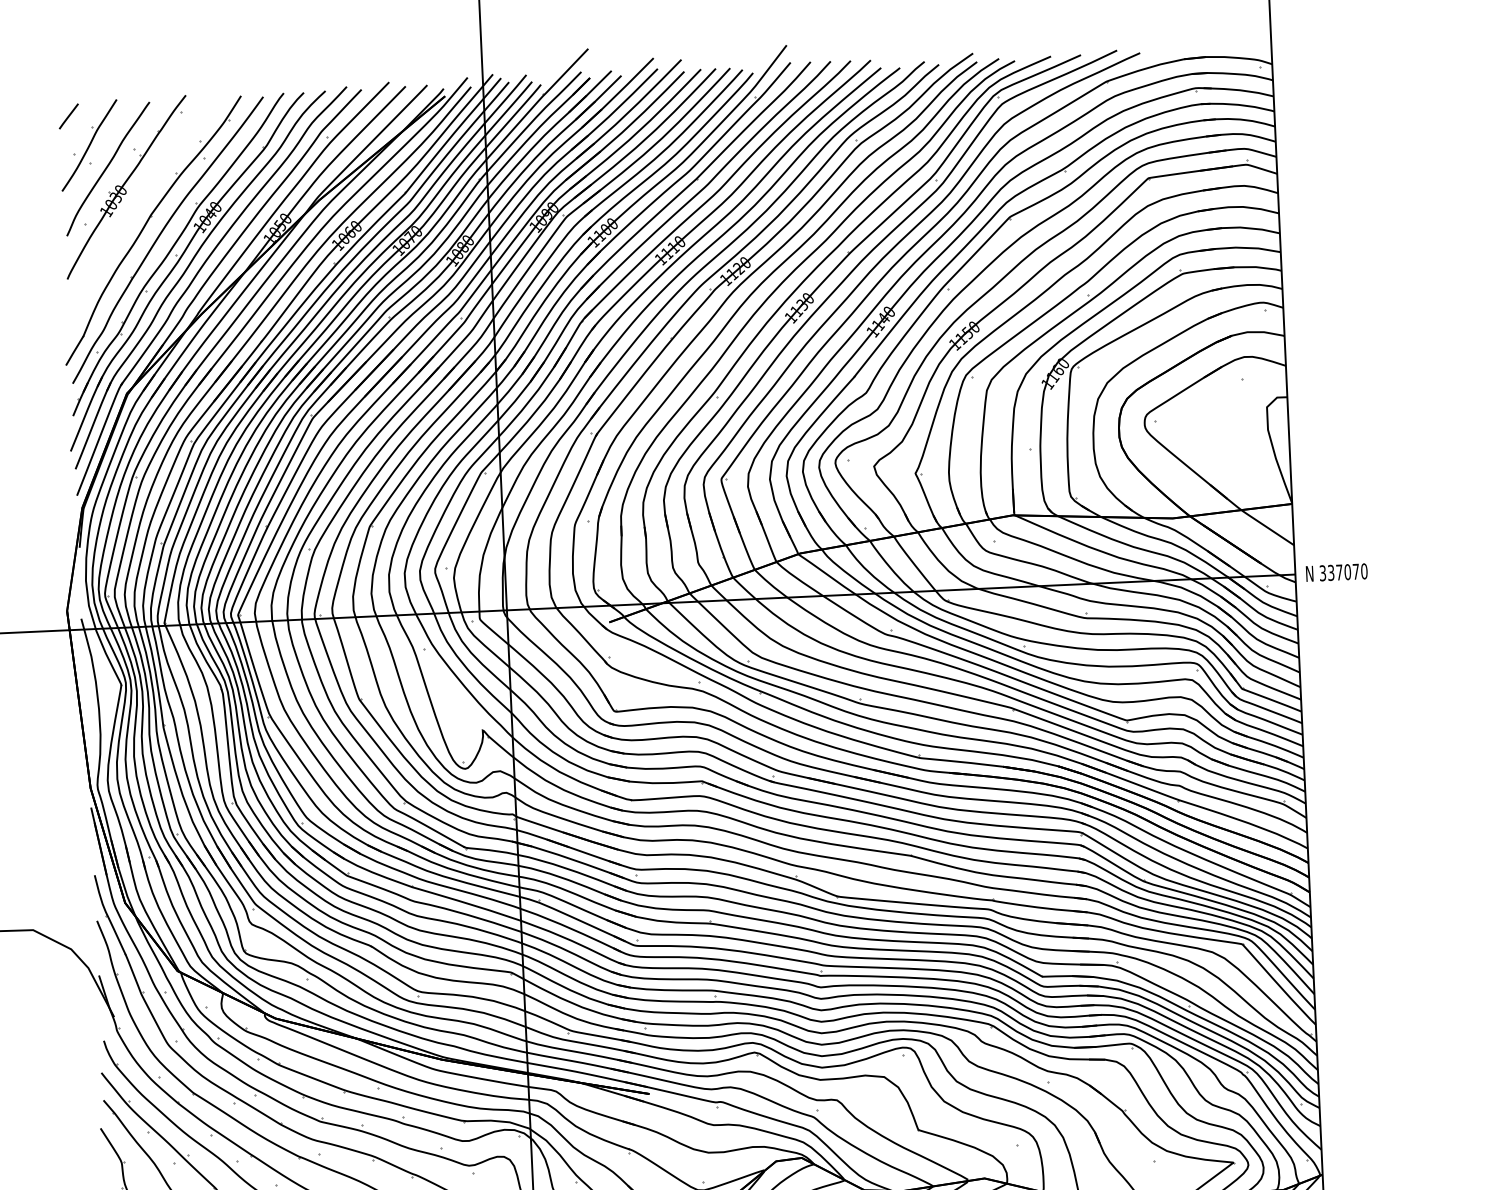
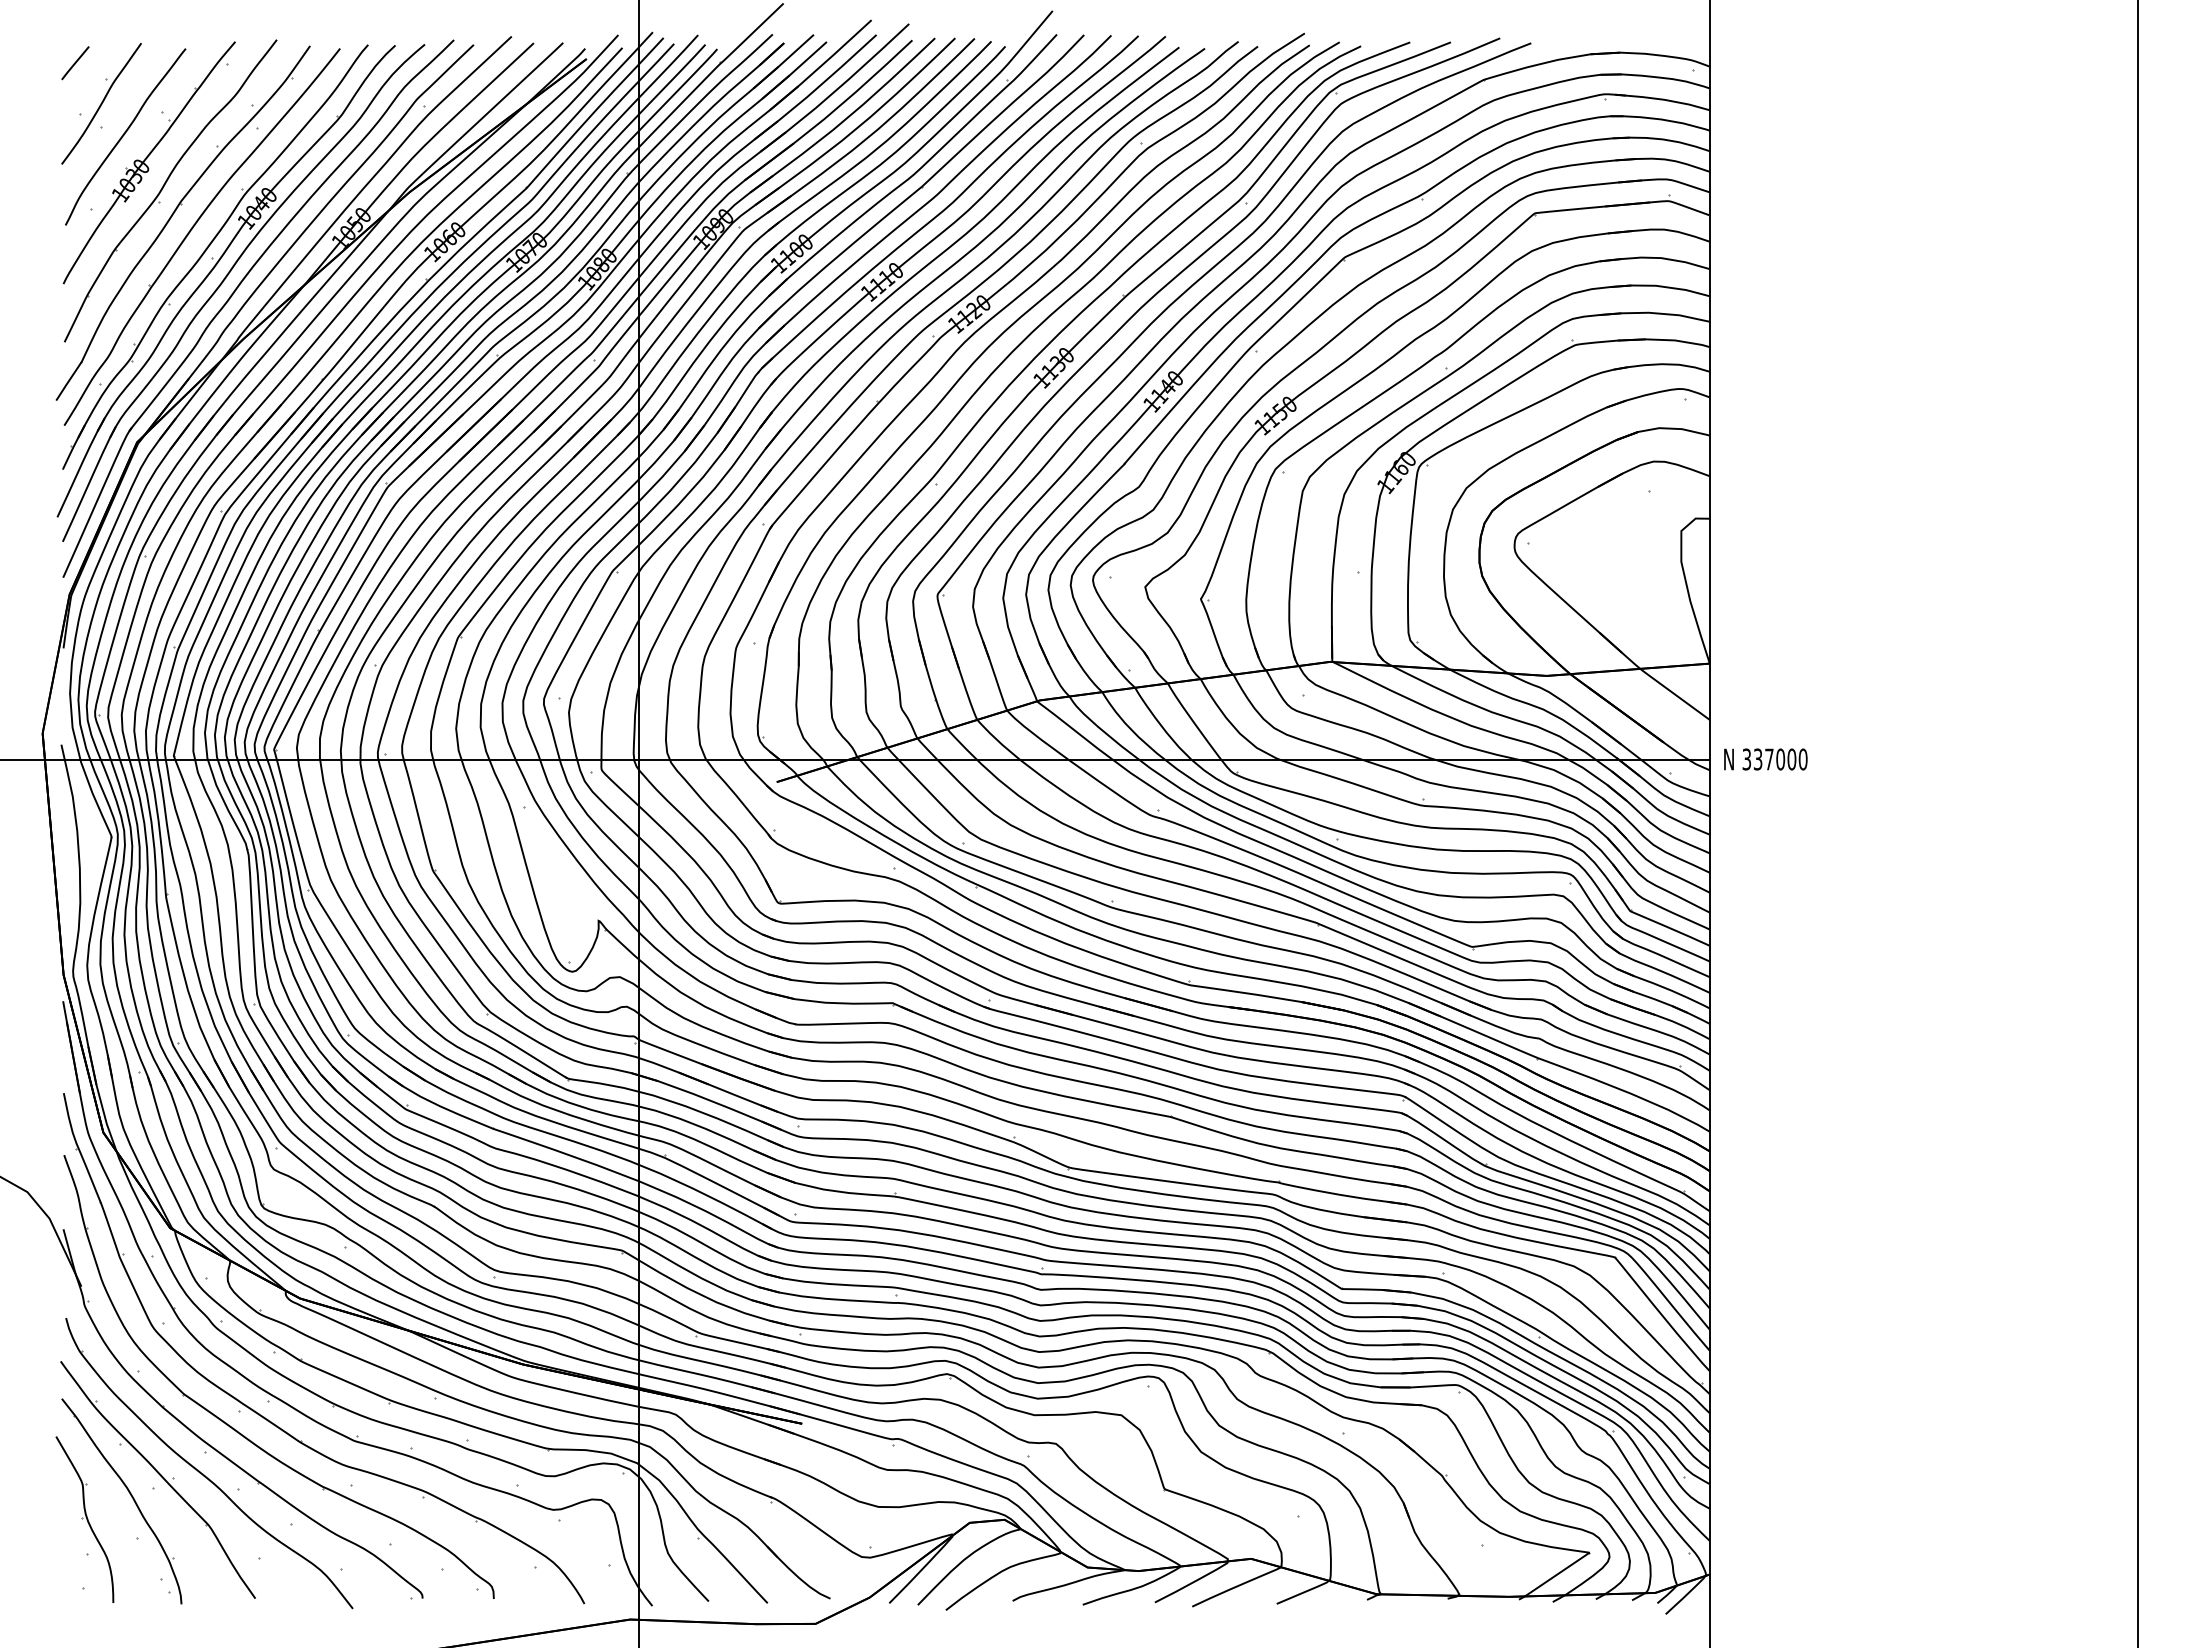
part: (139, 203) -> (165, 185), added
text: (1355, 571) -> (1791, 759), 337070 -> 337000

